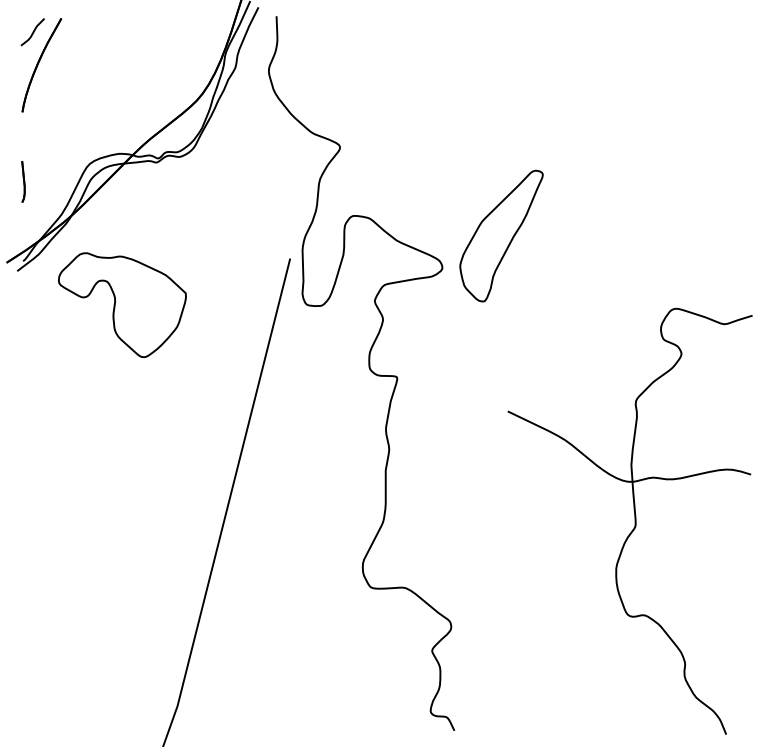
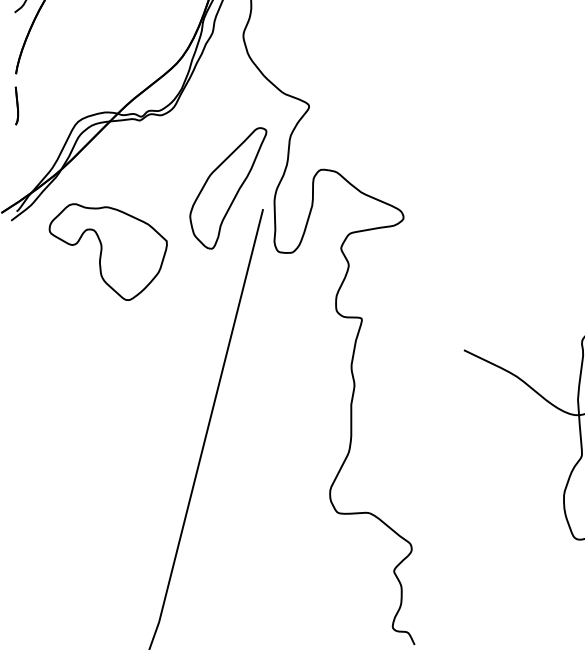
part: (23, 181) -> (16, 105), moved
part: (501, 235) -> (228, 187), moved

